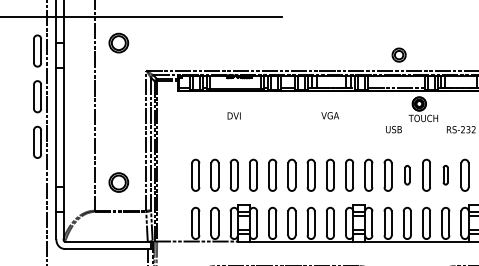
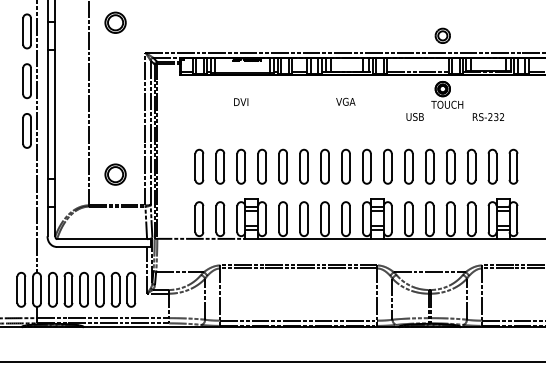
part: (398, 54) -> (442, 35), moved
part: (407, 175) -> (429, 166), size x1.67
part: (445, 175) -> (471, 166), size x1.67

